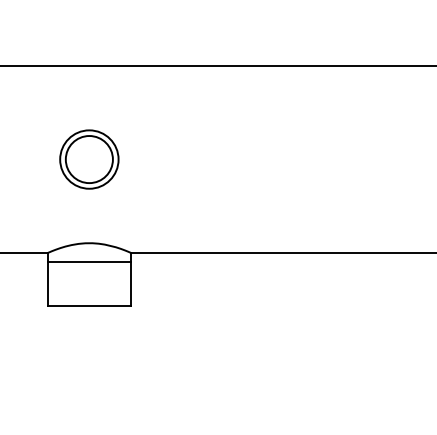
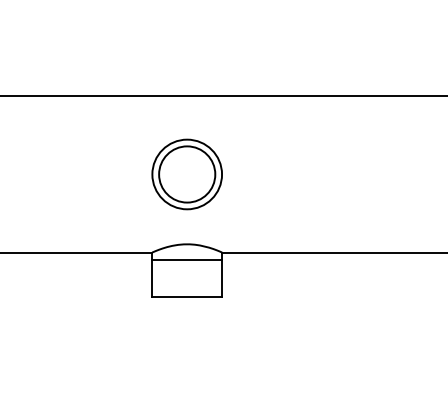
part: (88, 159) -> (186, 174), size x1.43

